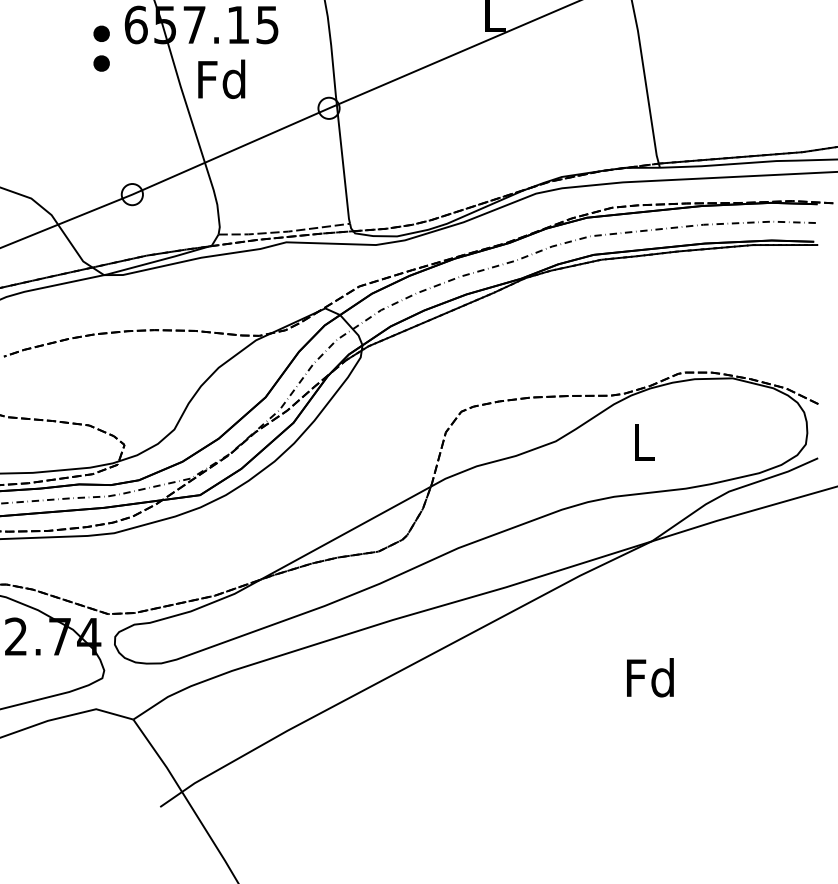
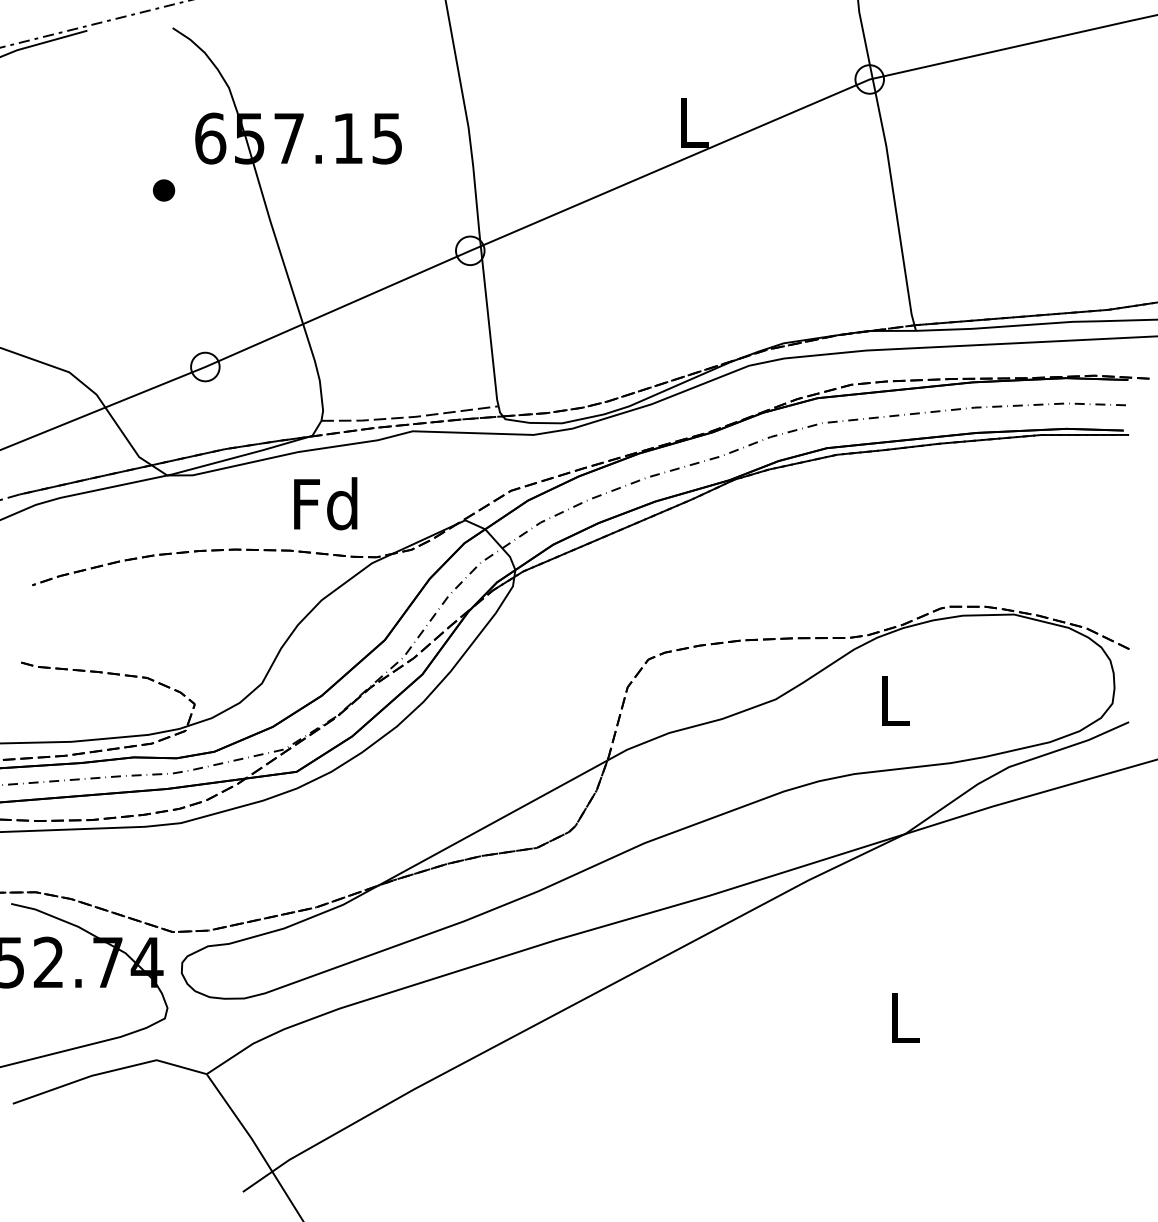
part: (102, 33) -> (164, 150), removed
text: (221, 79) -> (325, 503), moved
text: (649, 677) -> (902, 1017), Fd -> L

